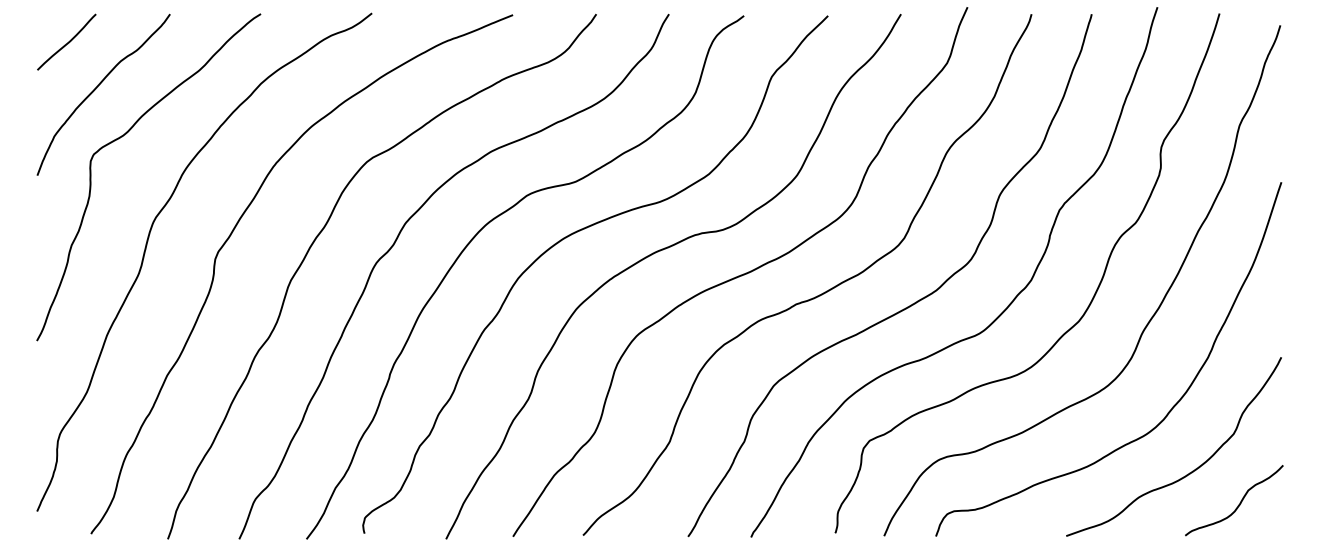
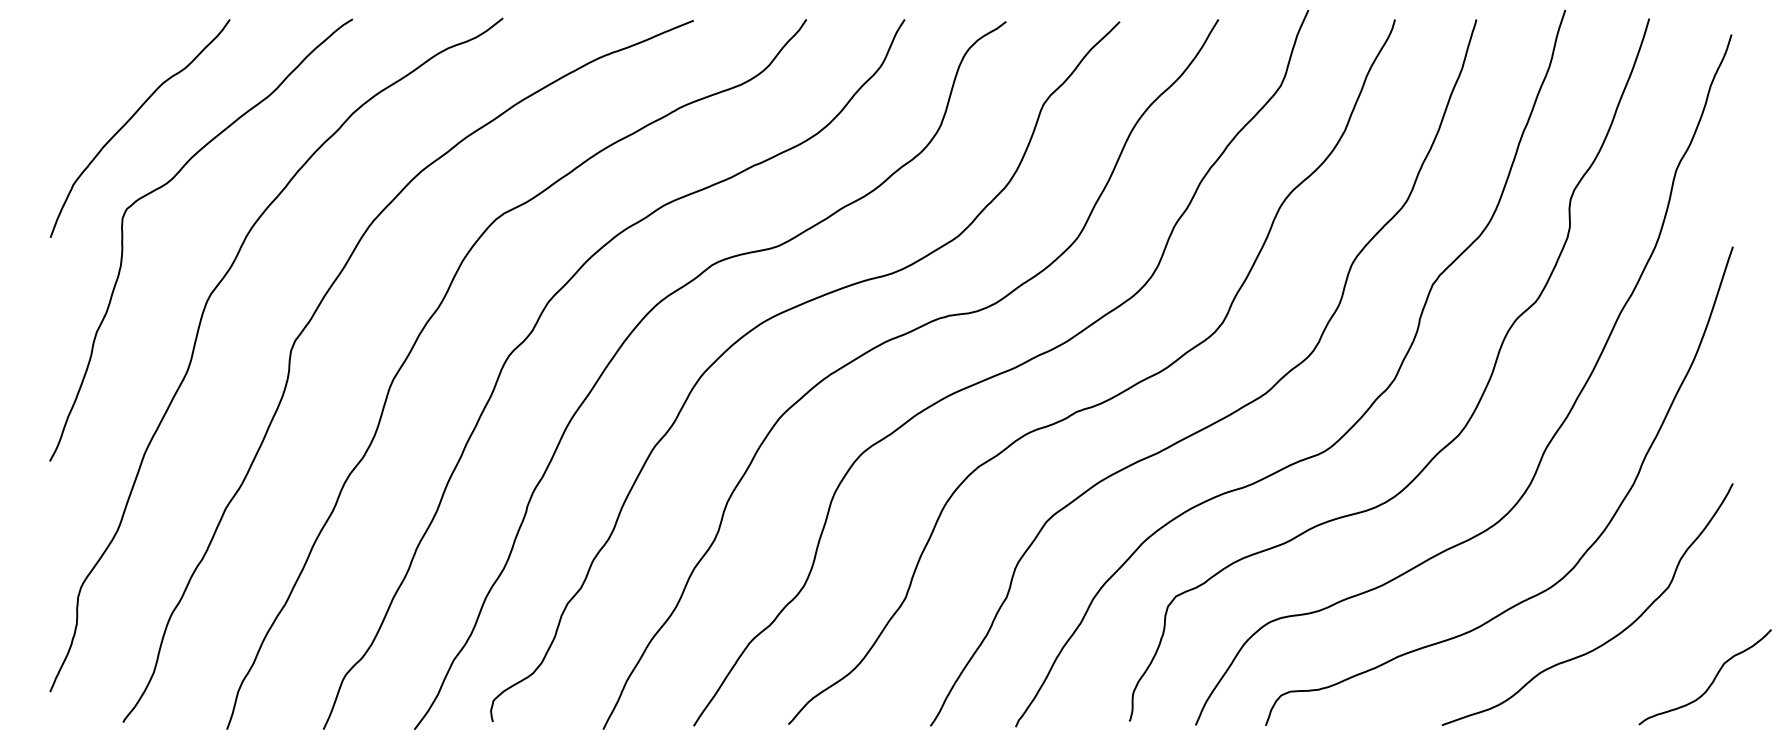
curve: (67, 42) -> (91, 57), removed
curve: (1238, 505) -> (1710, 683), moved

